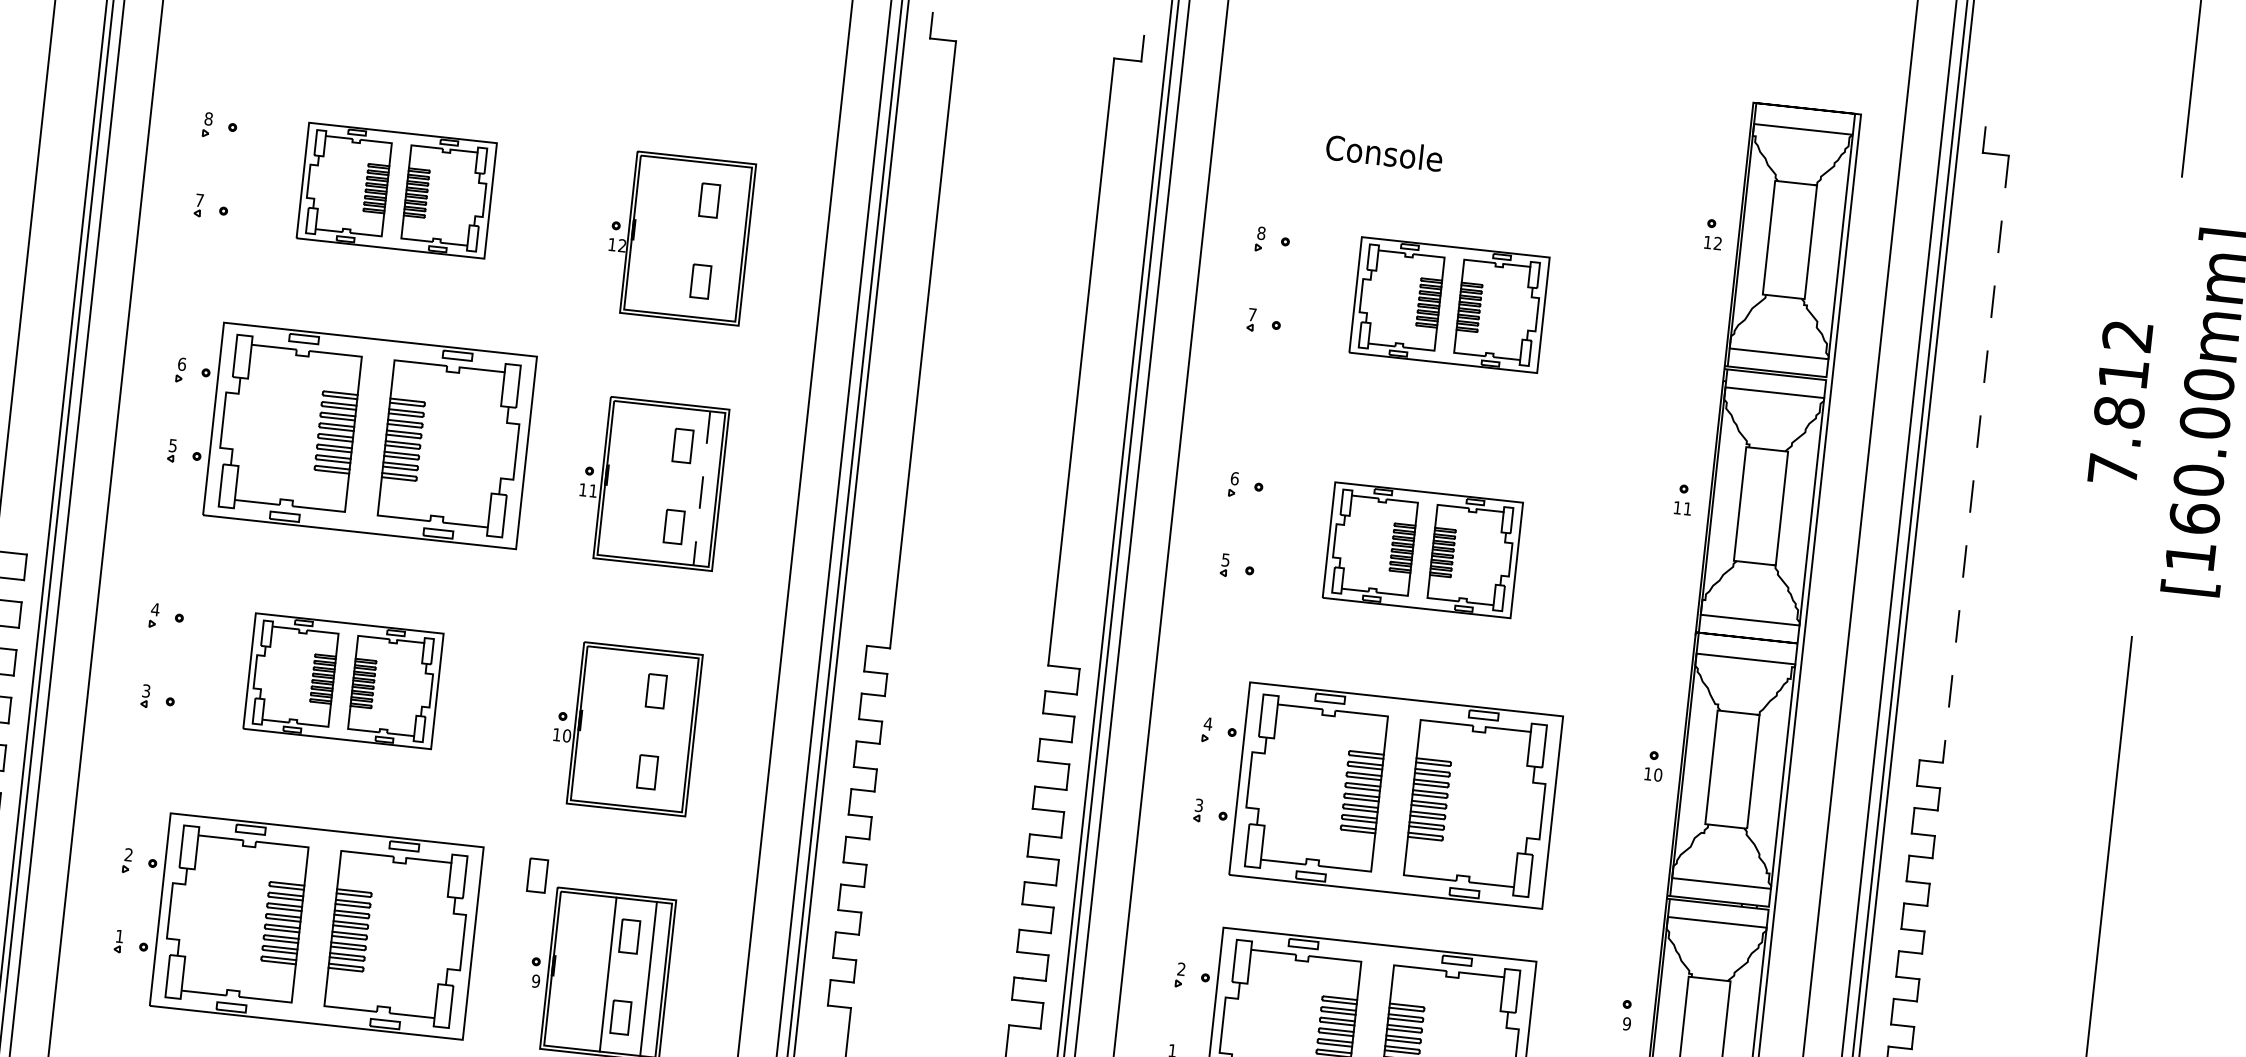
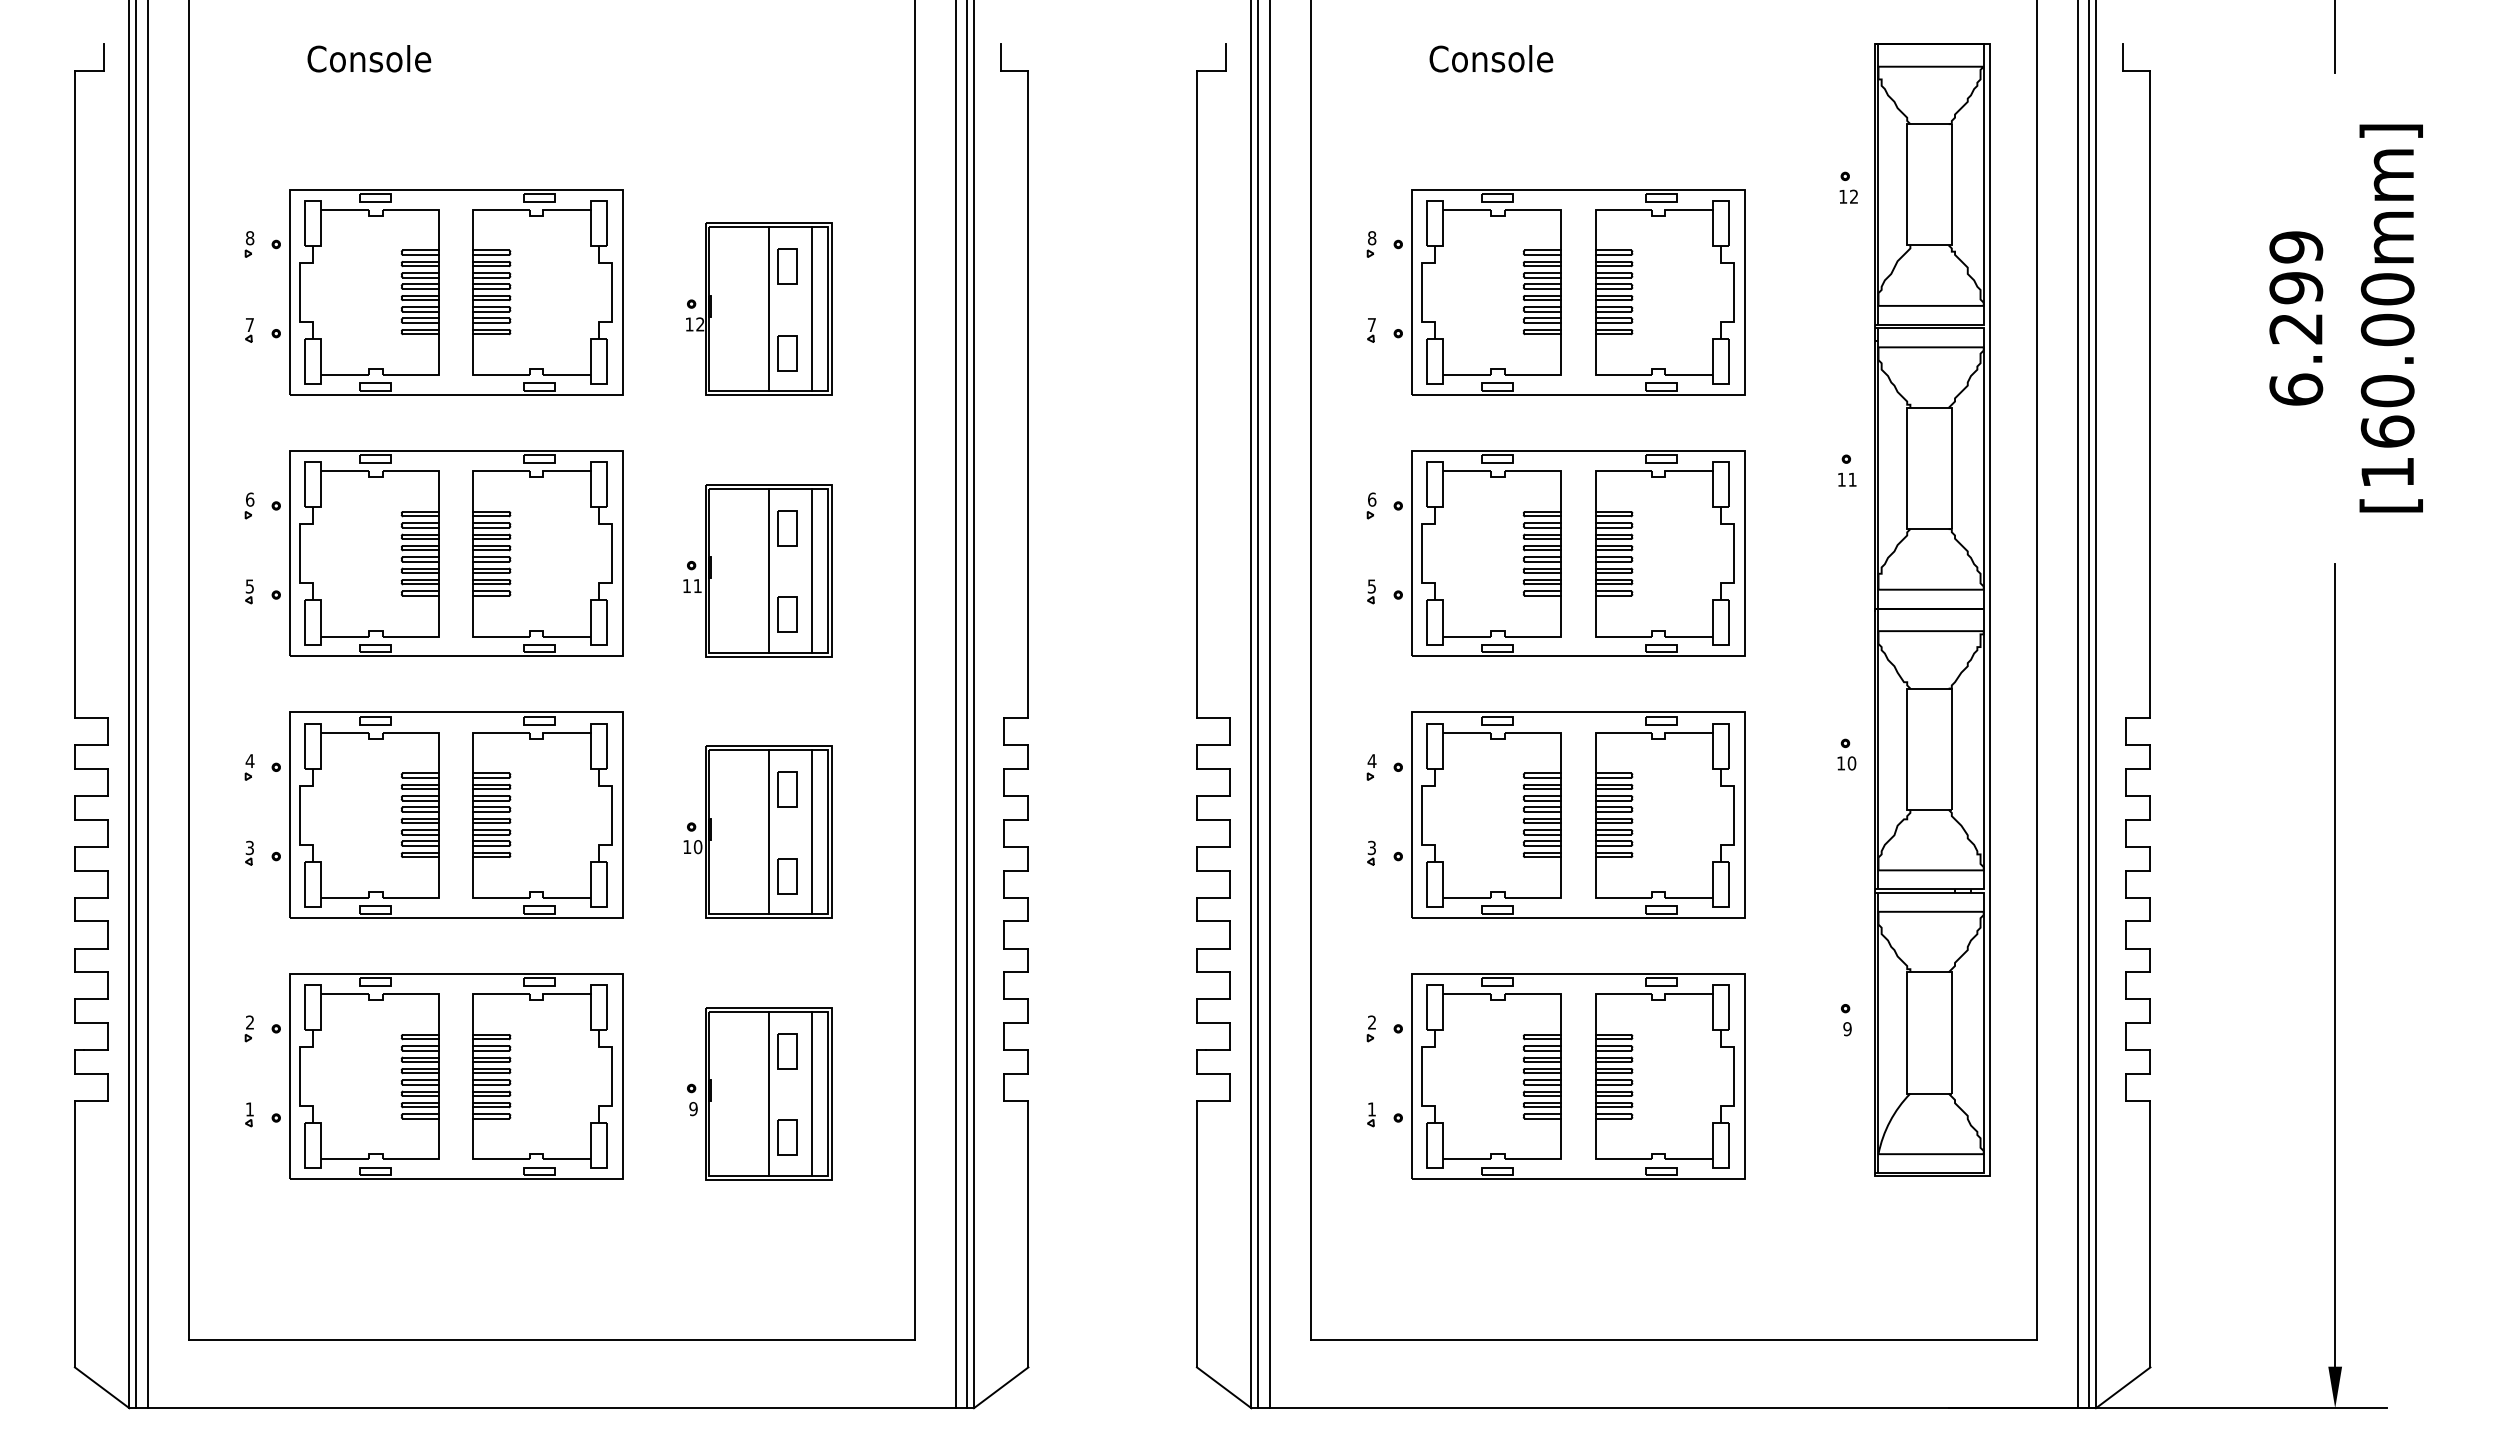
text: (1384, 152) -> (1491, 58), moved
part: (396, 190) -> (456, 292), size x1.67
line: (687, 238) -> (768, 309), added
line: (728, 243) -> (811, 309), added
part: (1449, 305) -> (1578, 292), size x1.67
text: (2120, 402) -> (2296, 318), 7.812 -> 6.299
line: (1975, 459) -> (2150, 394), dashed -> solid
line: (661, 483) -> (768, 570), added
line: (701, 488) -> (811, 571), dashed -> solid
part: (1423, 550) -> (1578, 553), size x1.67
part: (343, 680) -> (456, 814), size x1.67
line: (634, 729) -> (768, 832), added
line: (674, 733) -> (811, 832), added
part: (537, 875) -> (683, 997), removed

